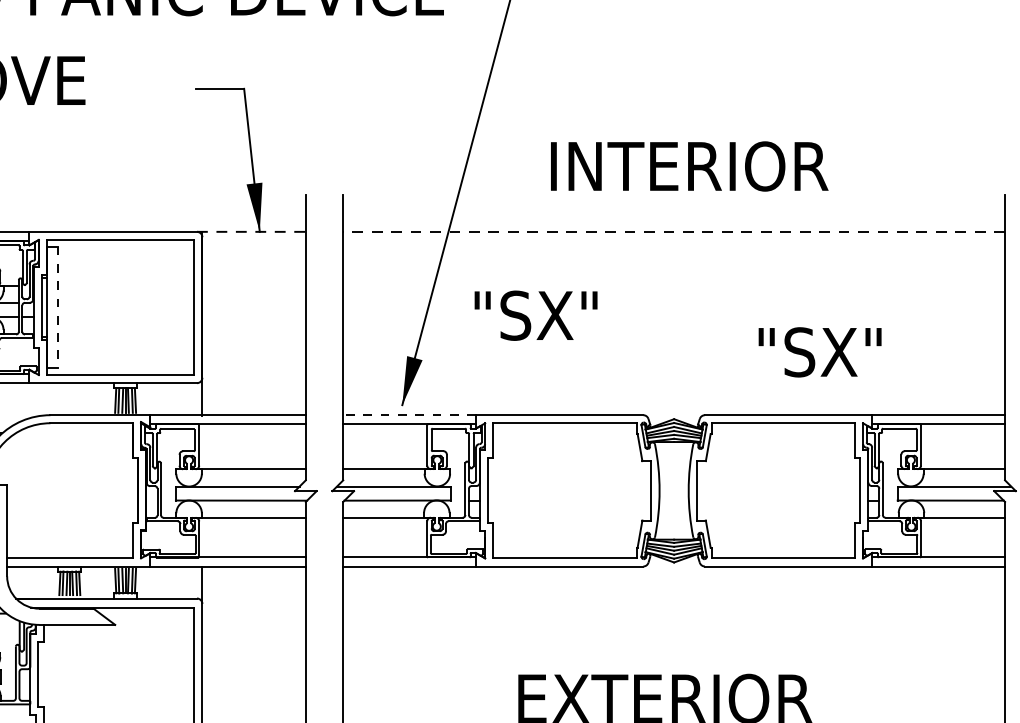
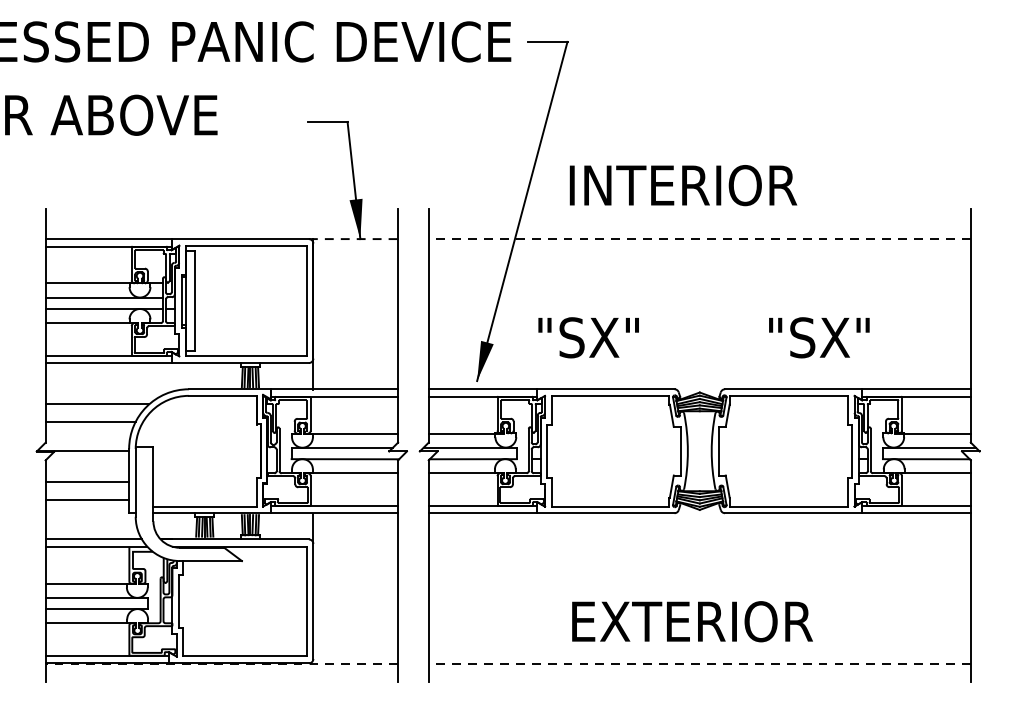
text: (689, 166) -> (683, 185), moved
line: (57, 308) -> (194, 301), dashed -> solid
text: (535, 315) -> (588, 337), moved
line: (408, 415) -> (482, 389), dashed -> solid

